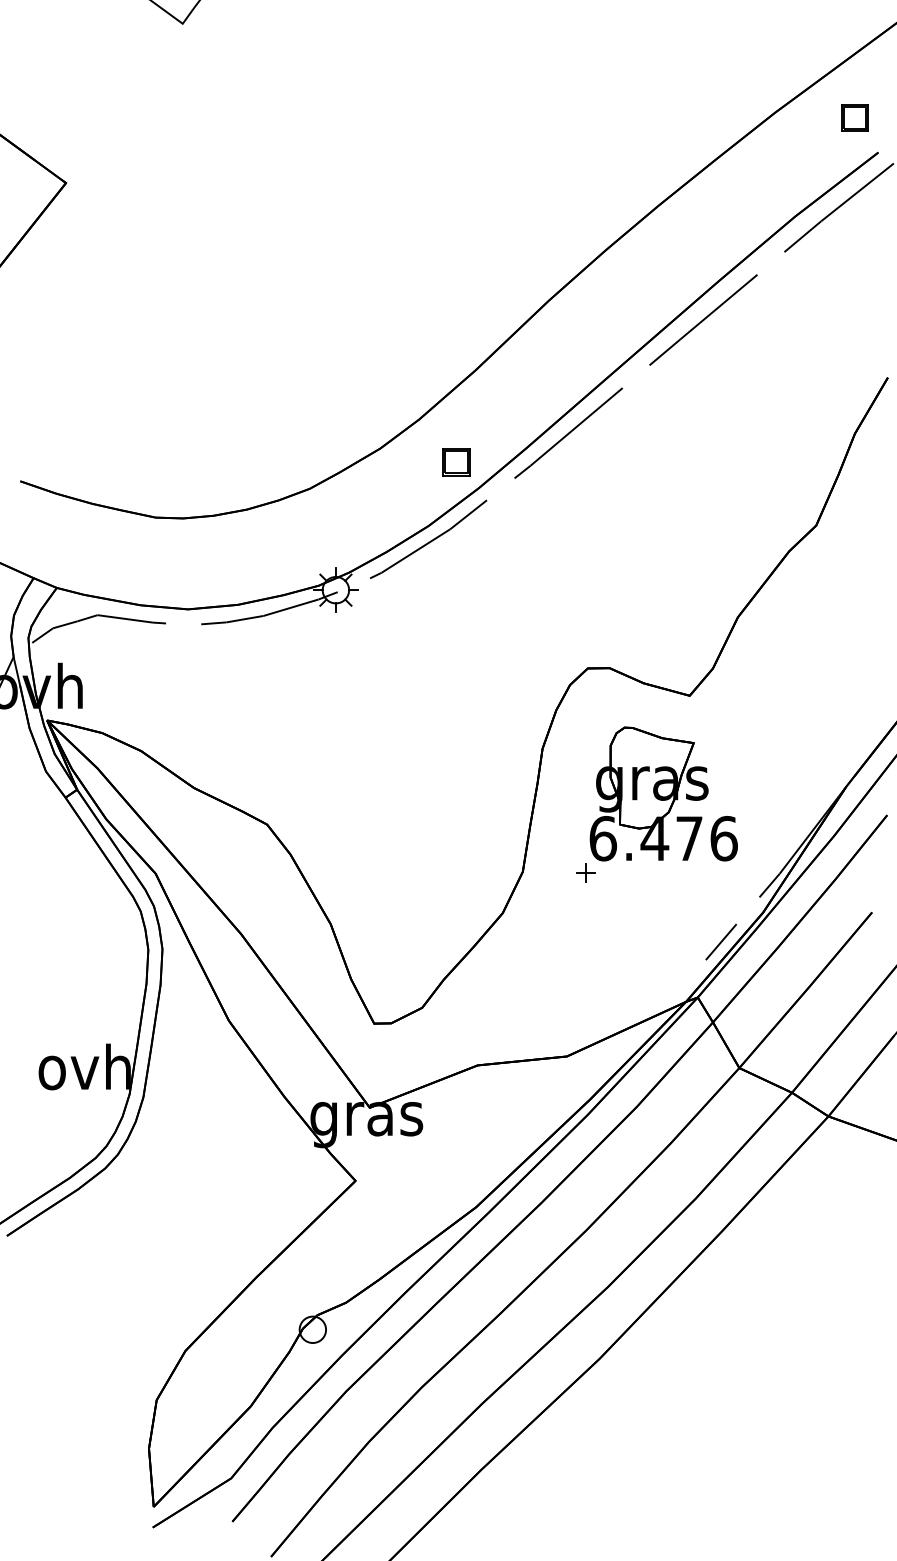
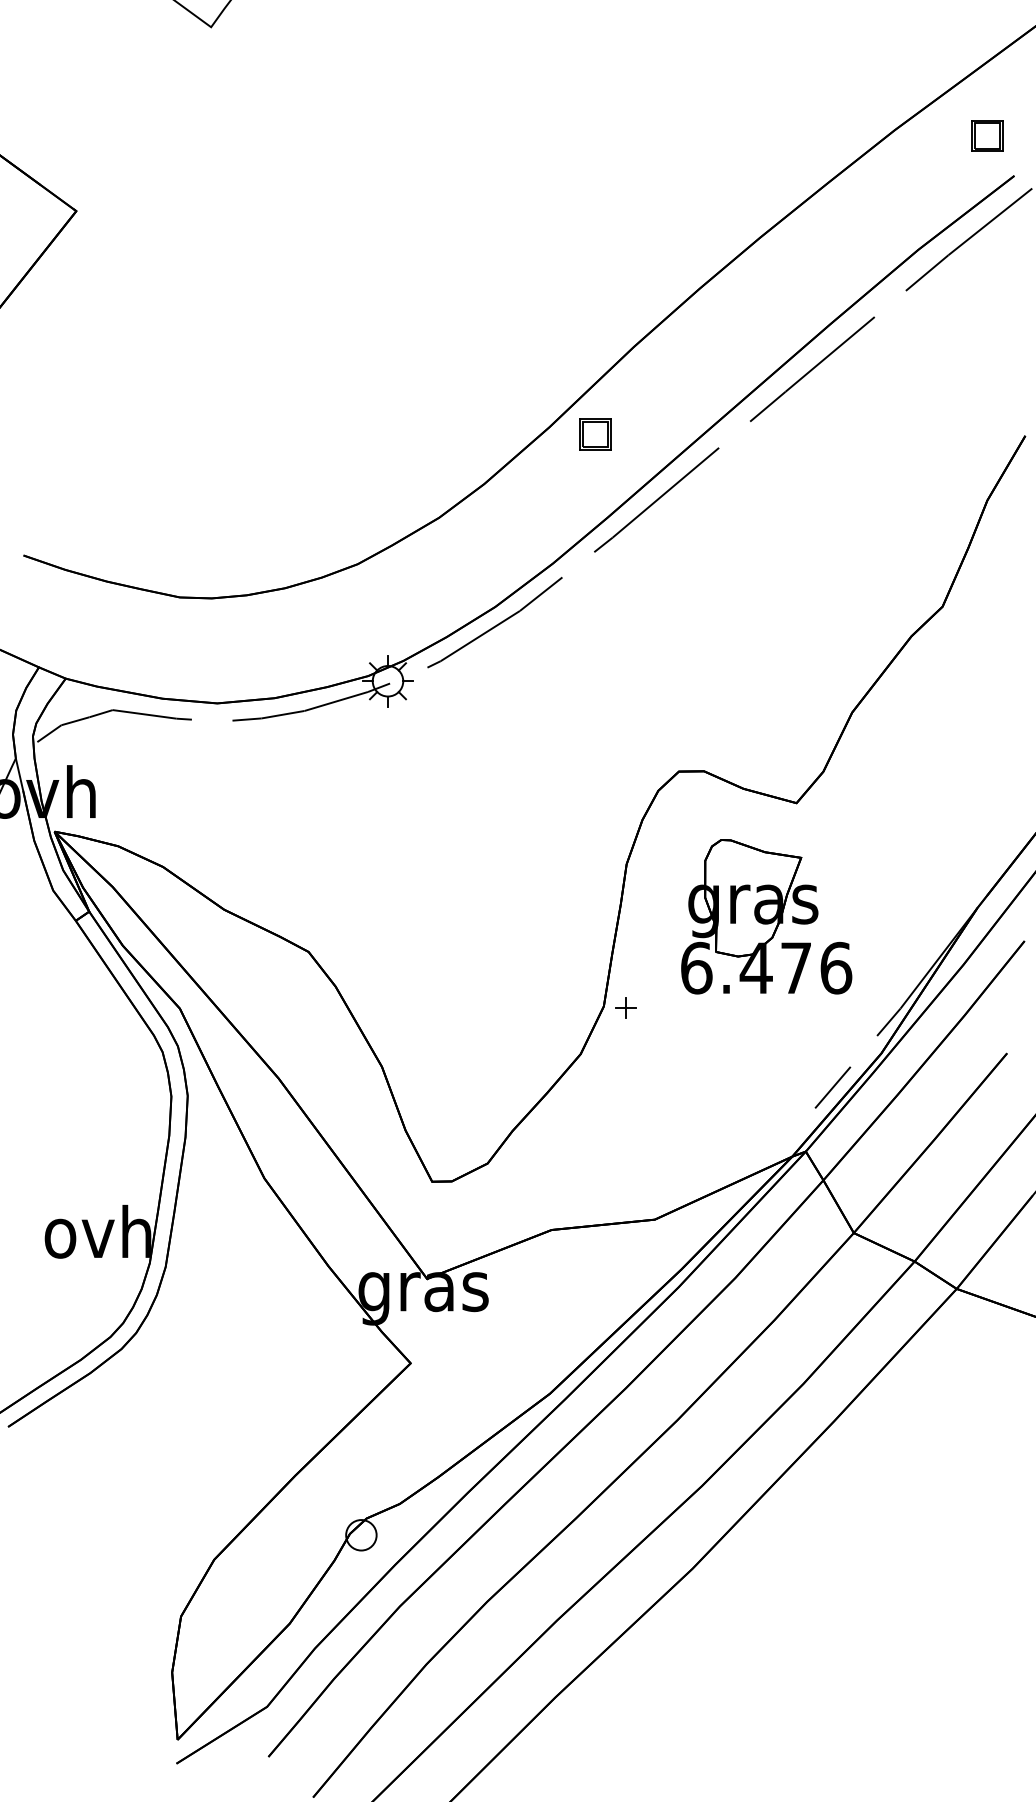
part: (456, 462) -> (595, 434), moved
part: (585, 872) -> (625, 1007), moved

